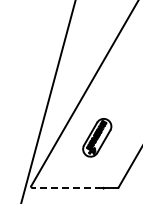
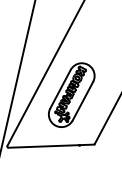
part: (96, 137) -> (70, 94), size x1.67
line: (67, 187) -> (43, 146), dashed -> solid

